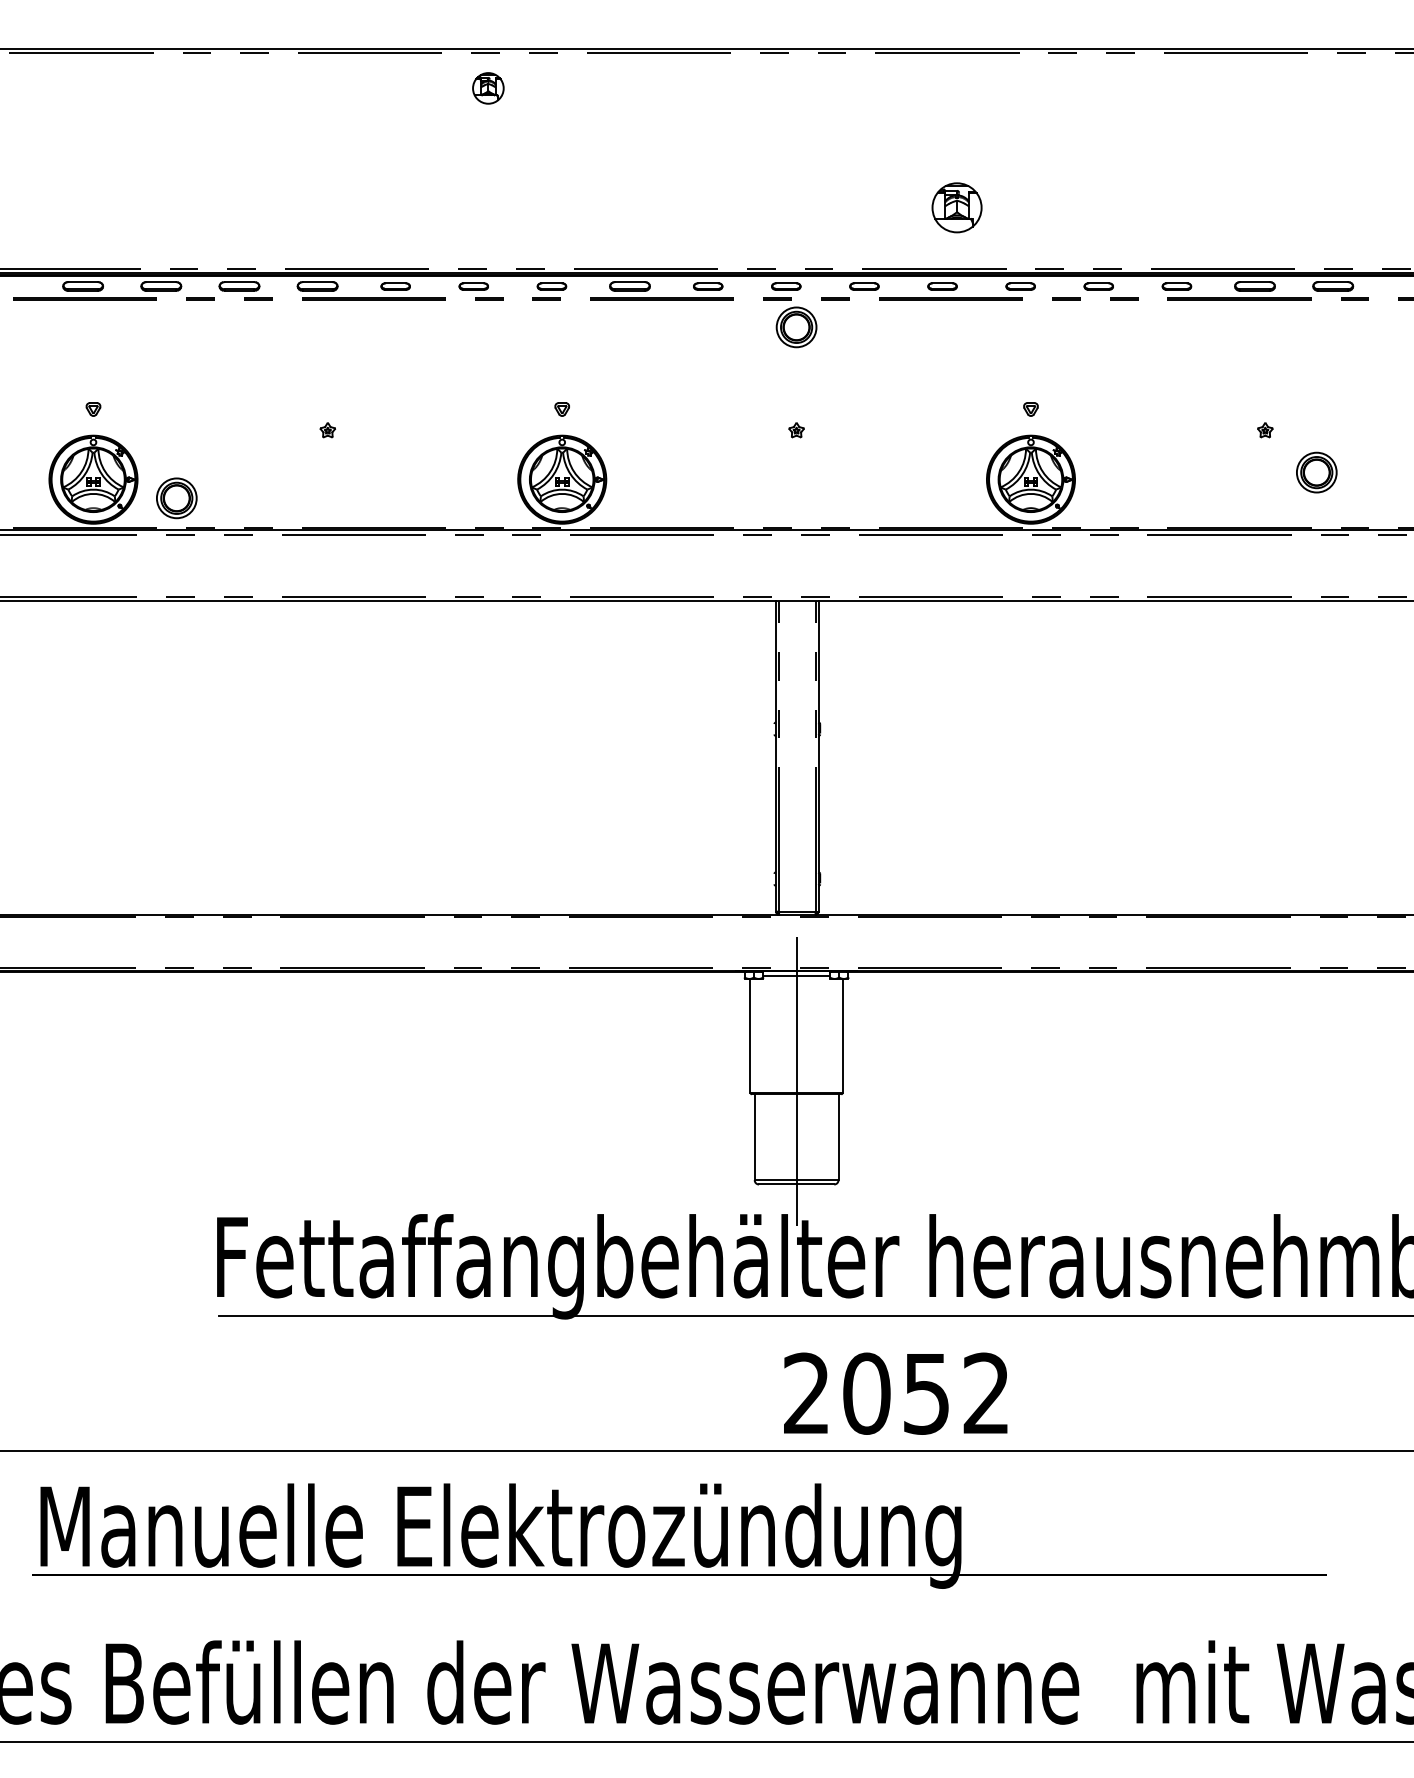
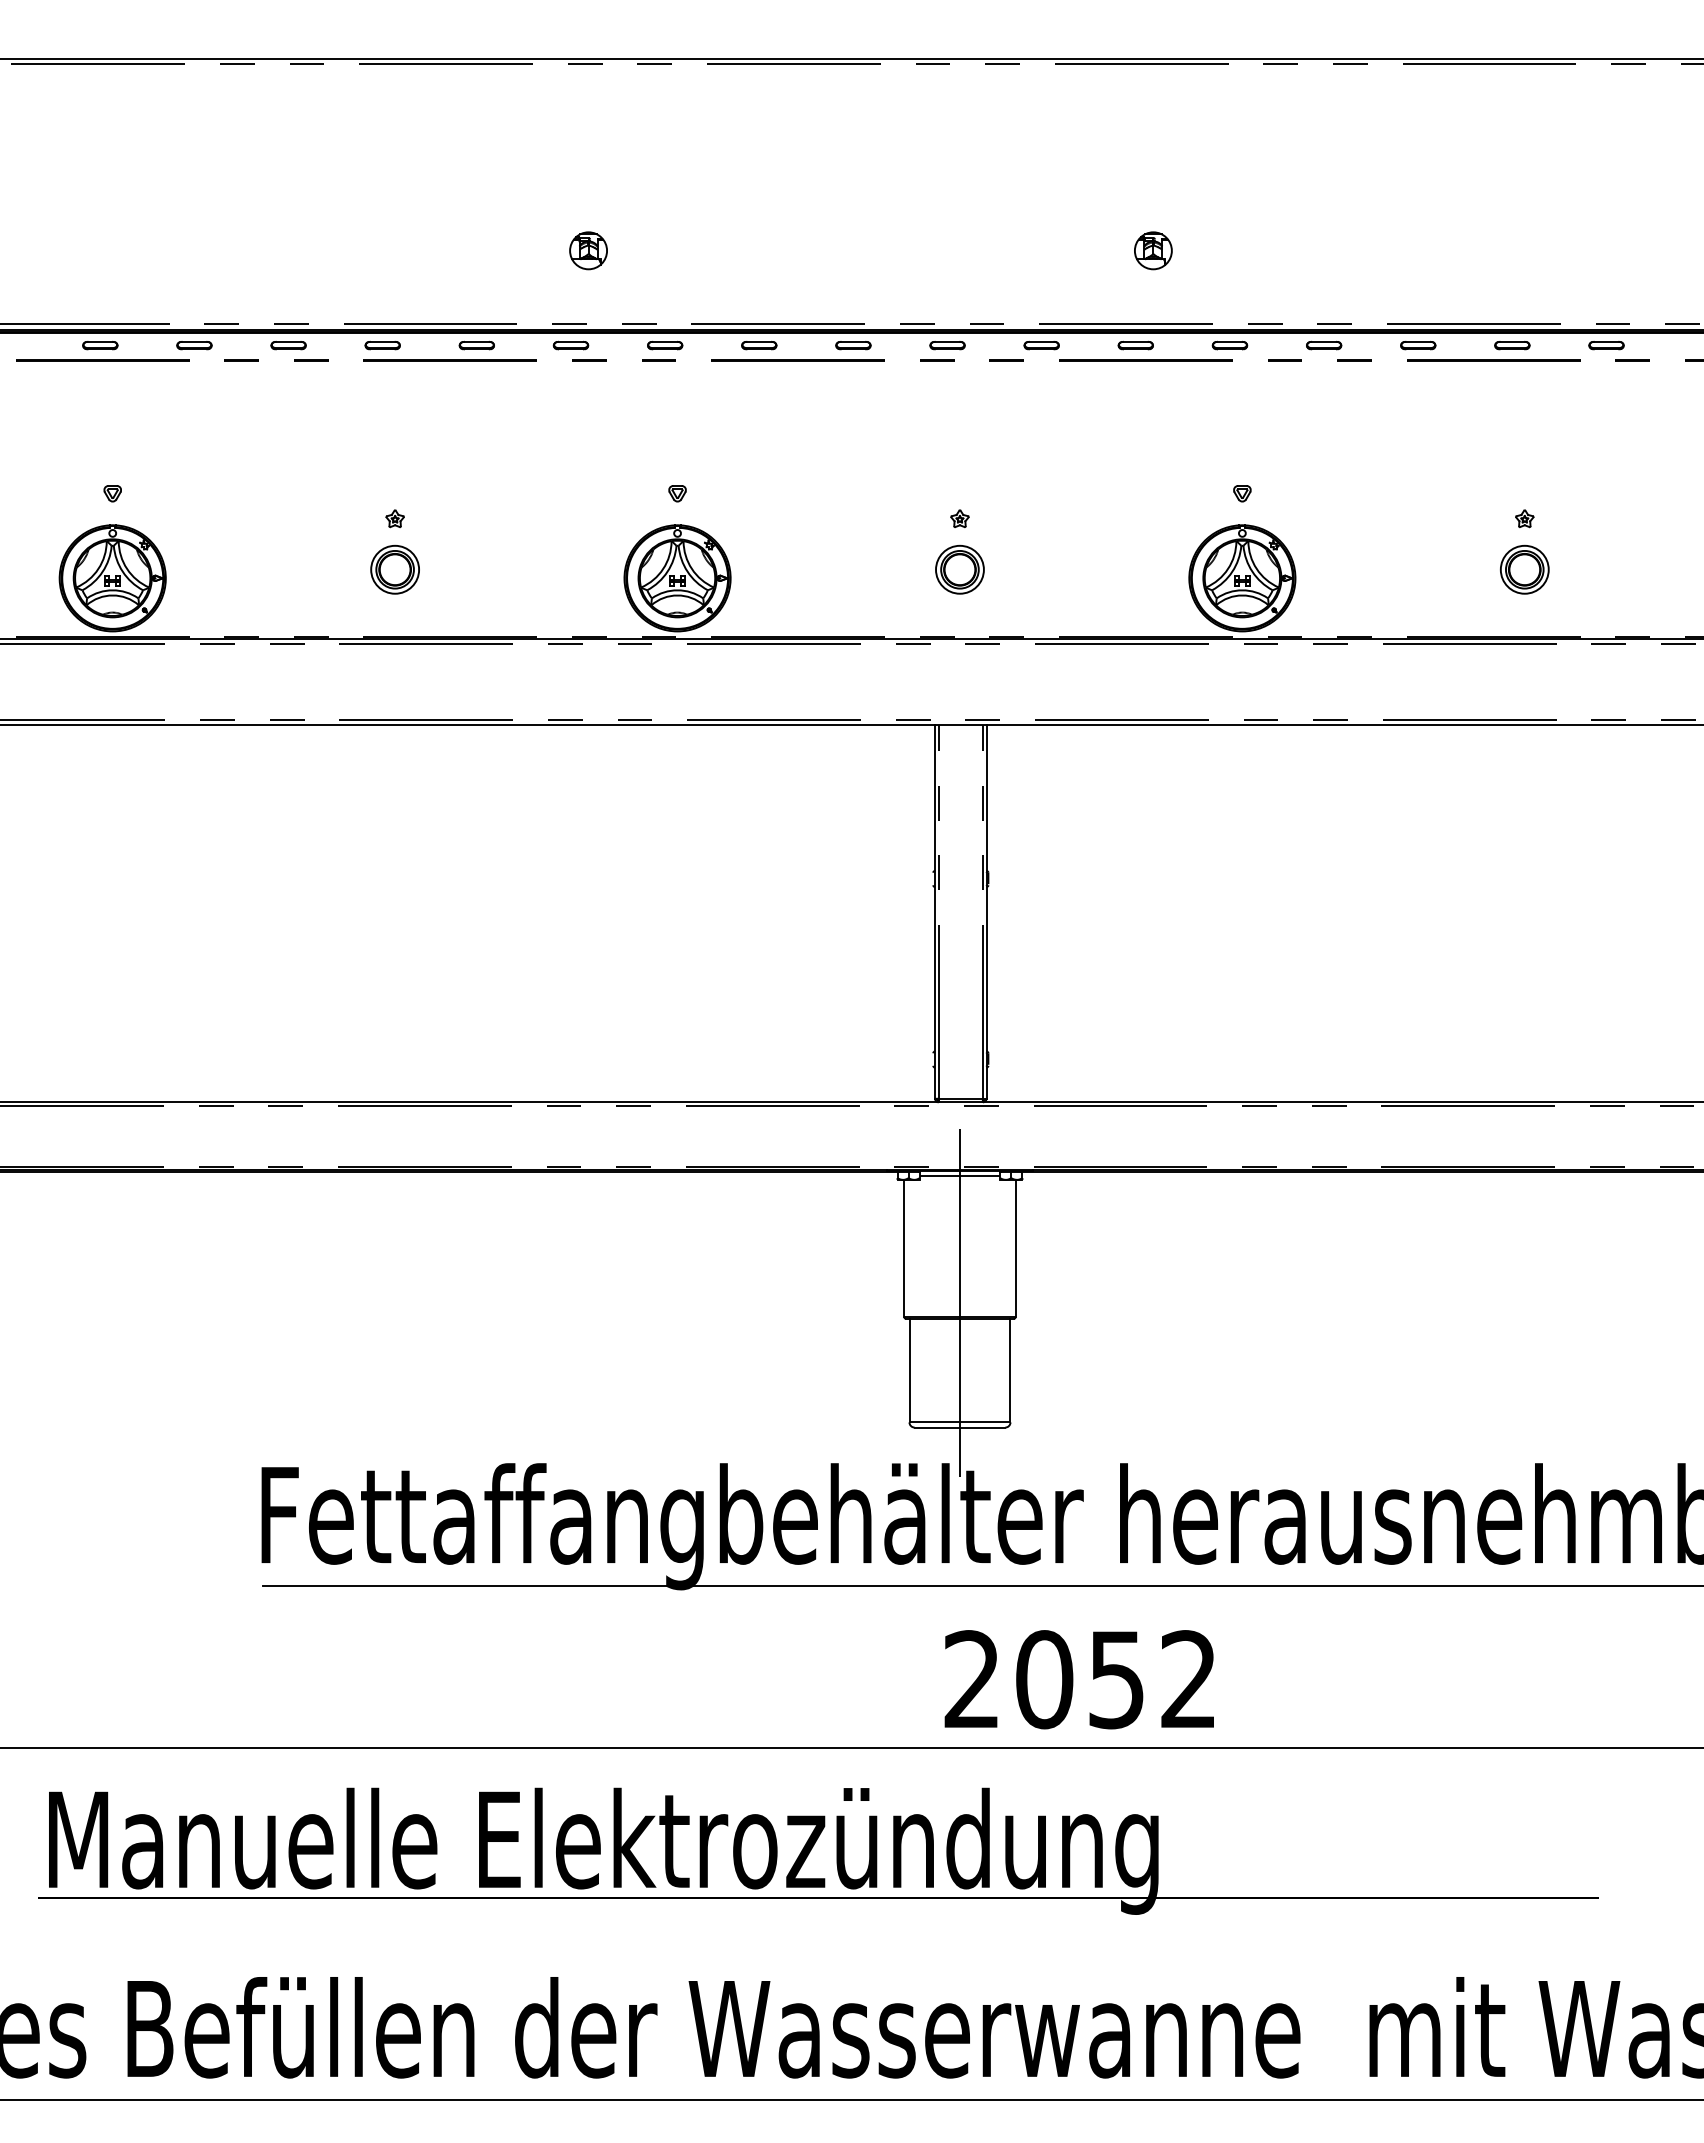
part: (488, 88) -> (588, 250), moved
part: (957, 207) -> (1153, 250), size x0.62
part: (83, 286) -> (100, 345), size x0.71
part: (161, 286) -> (194, 345), size x0.71
part: (239, 286) -> (288, 345), size x0.71
part: (317, 286) -> (382, 345), size x0.71
part: (630, 286) -> (759, 345), size x0.71
part: (1255, 286) -> (1512, 345), size x0.71
part: (1333, 286) -> (1606, 345), size x0.71
part: (796, 327) -> (959, 569), moved
part: (1316, 472) -> (1524, 569), moved
part: (176, 498) -> (394, 569), moved

